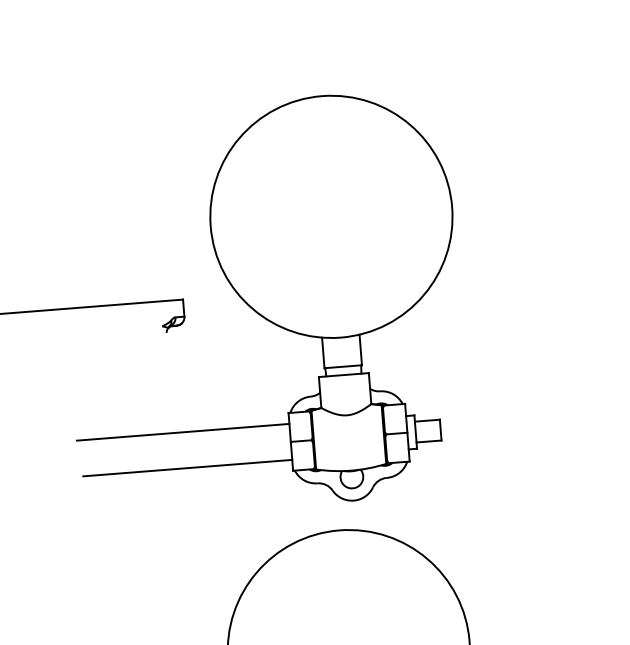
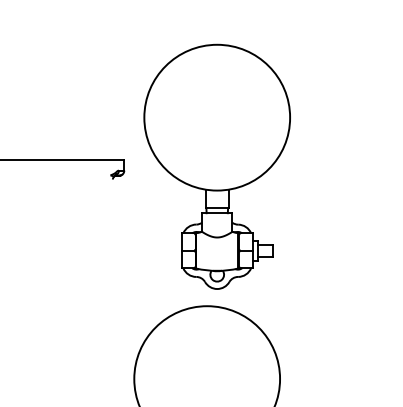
line: (182, 431) -> (117, 239), removed
line: (188, 467) -> (119, 261), removed

